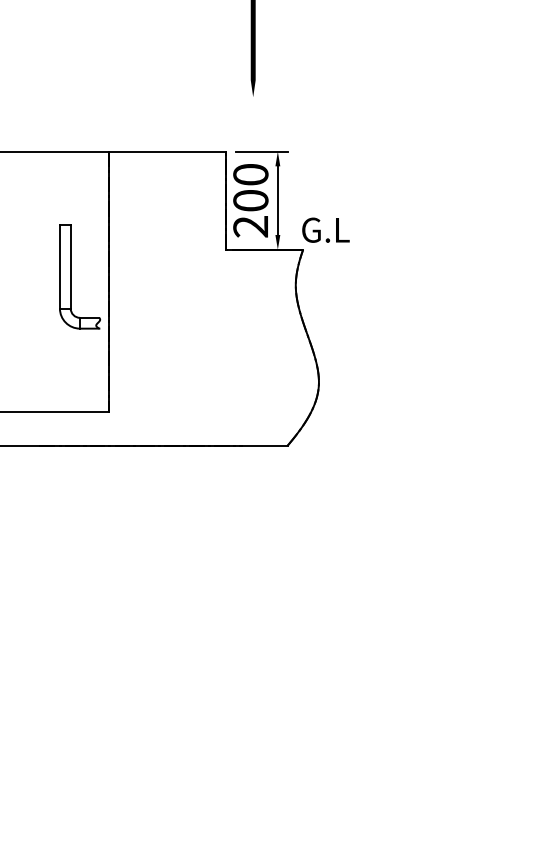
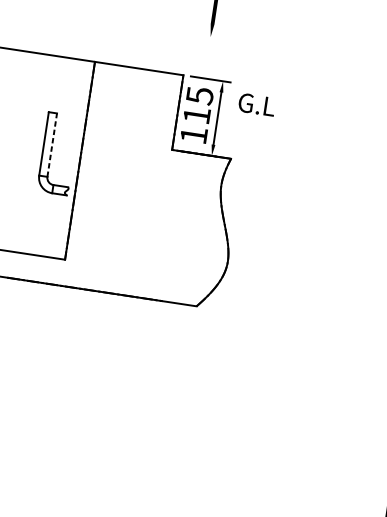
text: (250, 200) -> (196, 115), 200 -> 115
text: (325, 229) -> (256, 104), moved
line: (70, 266) -> (52, 144), solid -> dashed

